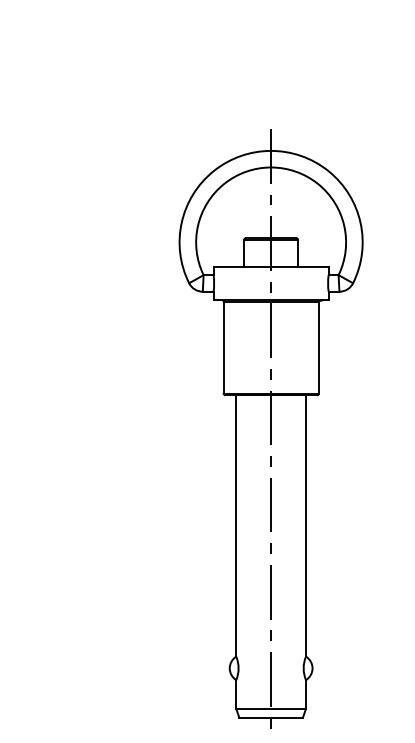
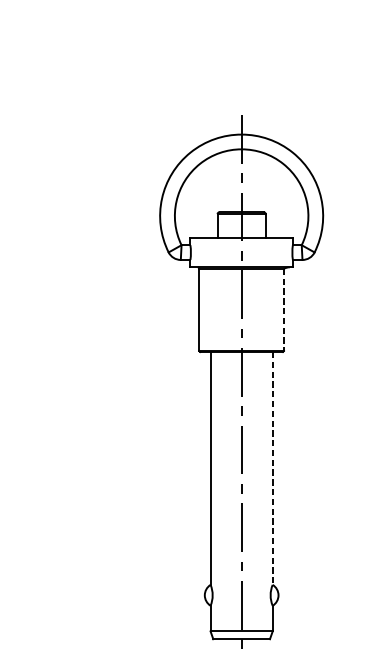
line: (318, 348) -> (283, 310), solid -> dashed
line: (306, 525) -> (273, 468), solid -> dashed

